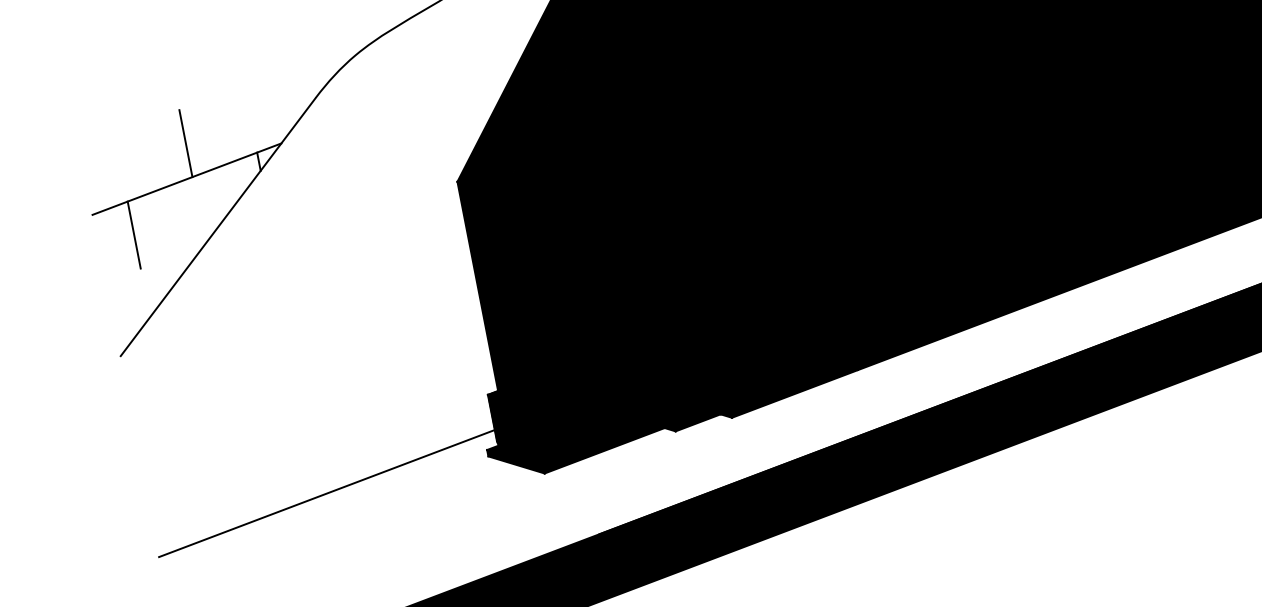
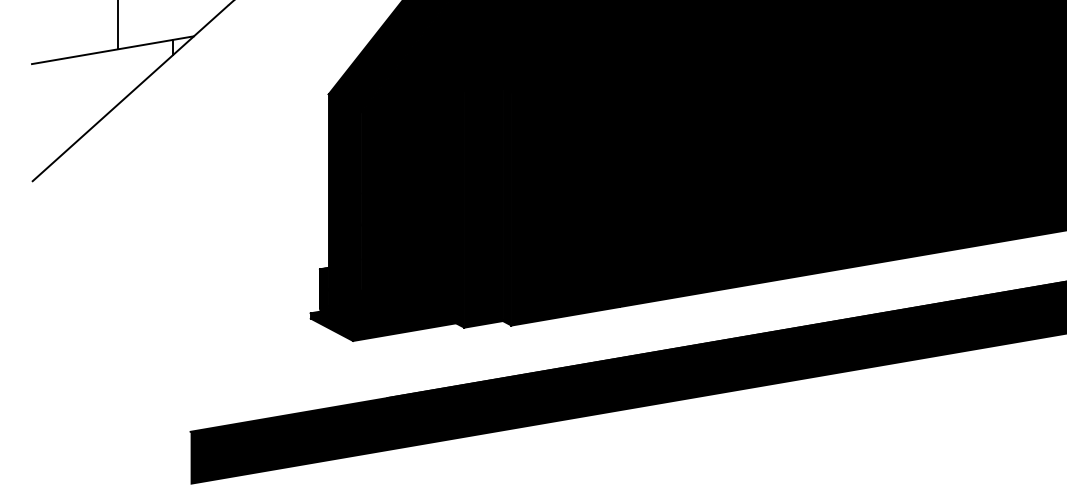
line: (134, 234) -> (62, 86), removed
line: (327, 492) -> (176, 322), removed

